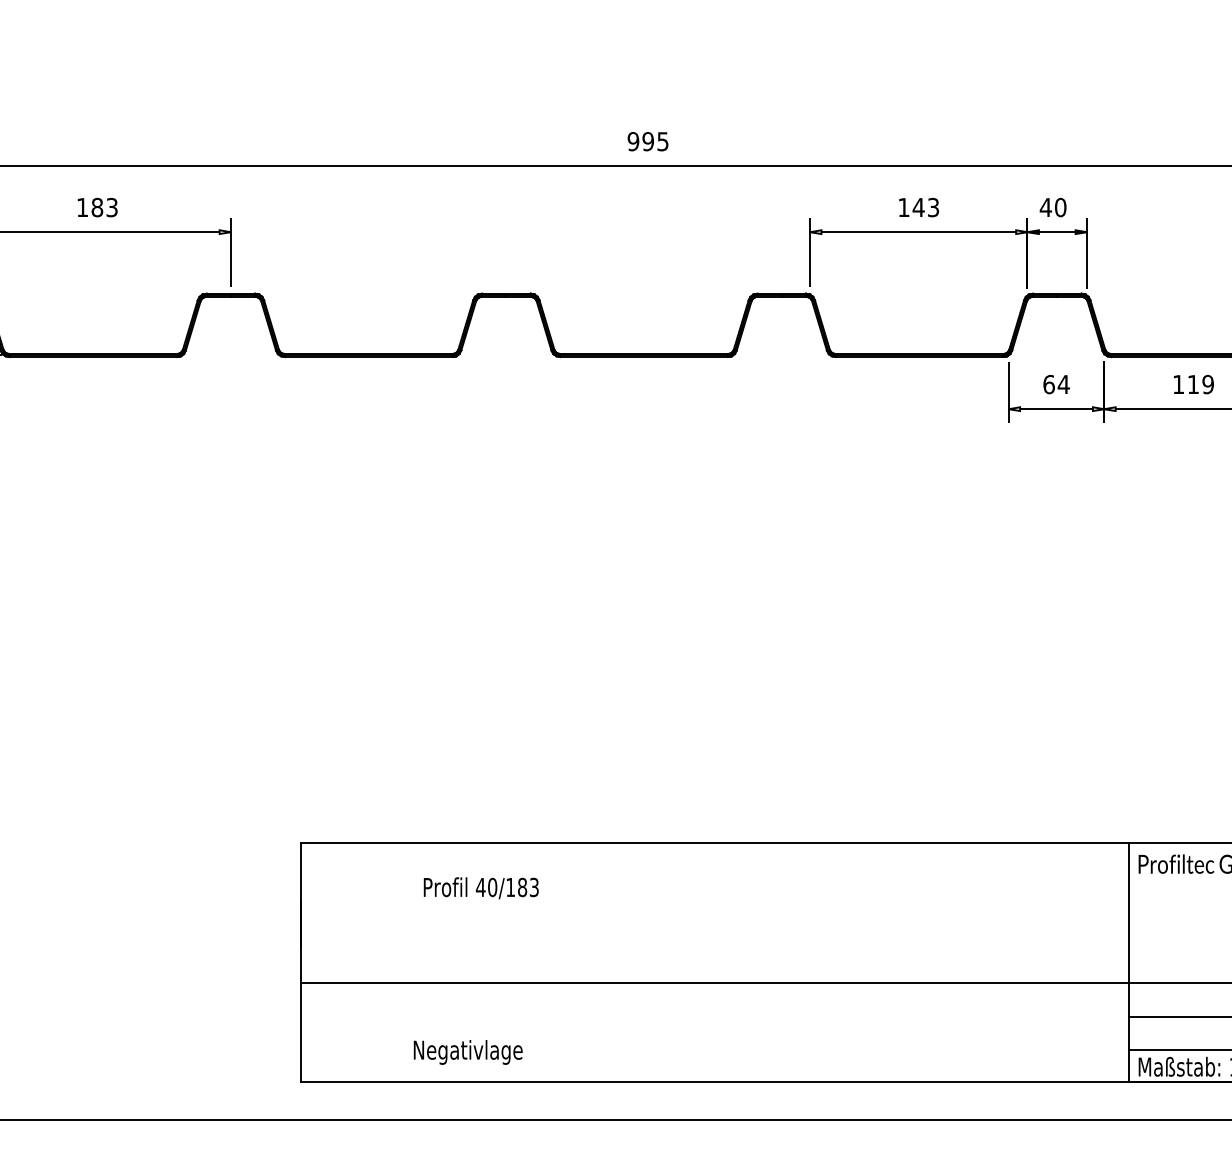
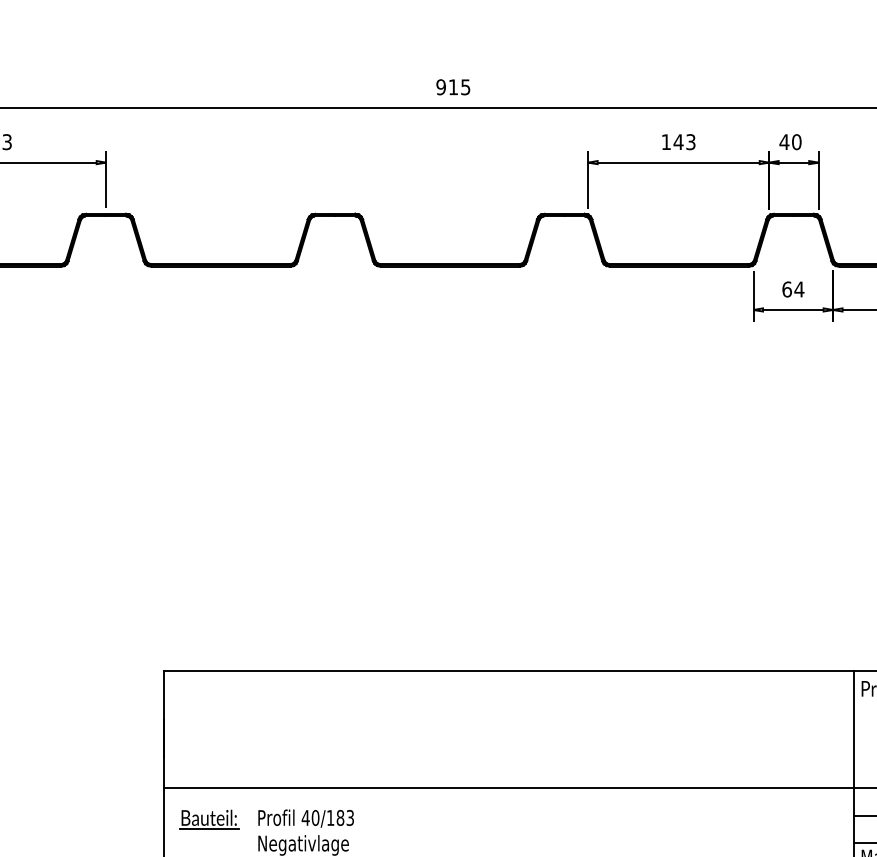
text: (647, 141) -> (452, 87), 995 -> 915
text: (480, 888) -> (305, 818), moved
part: (355, 1021) -> (209, 819), added

